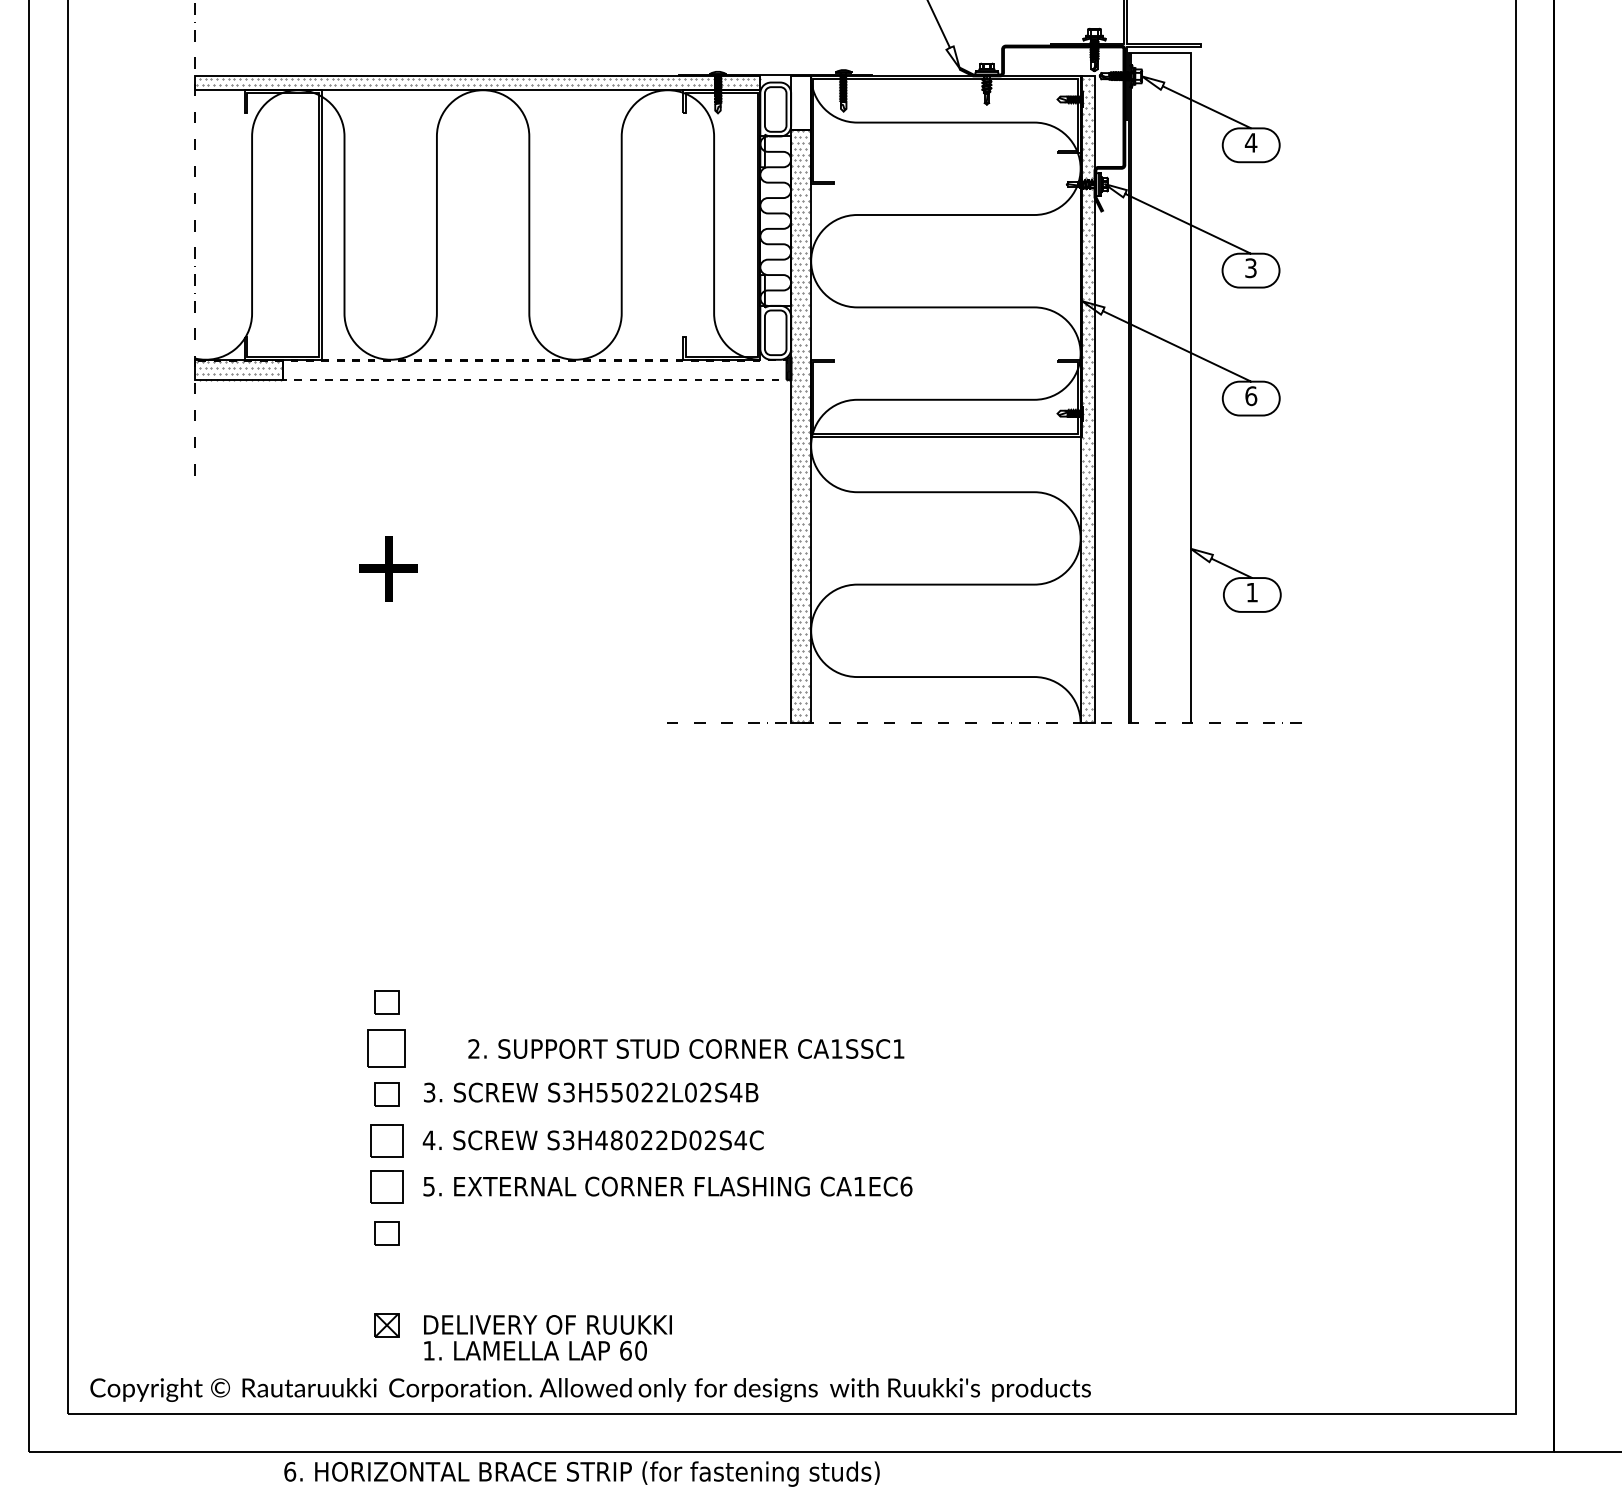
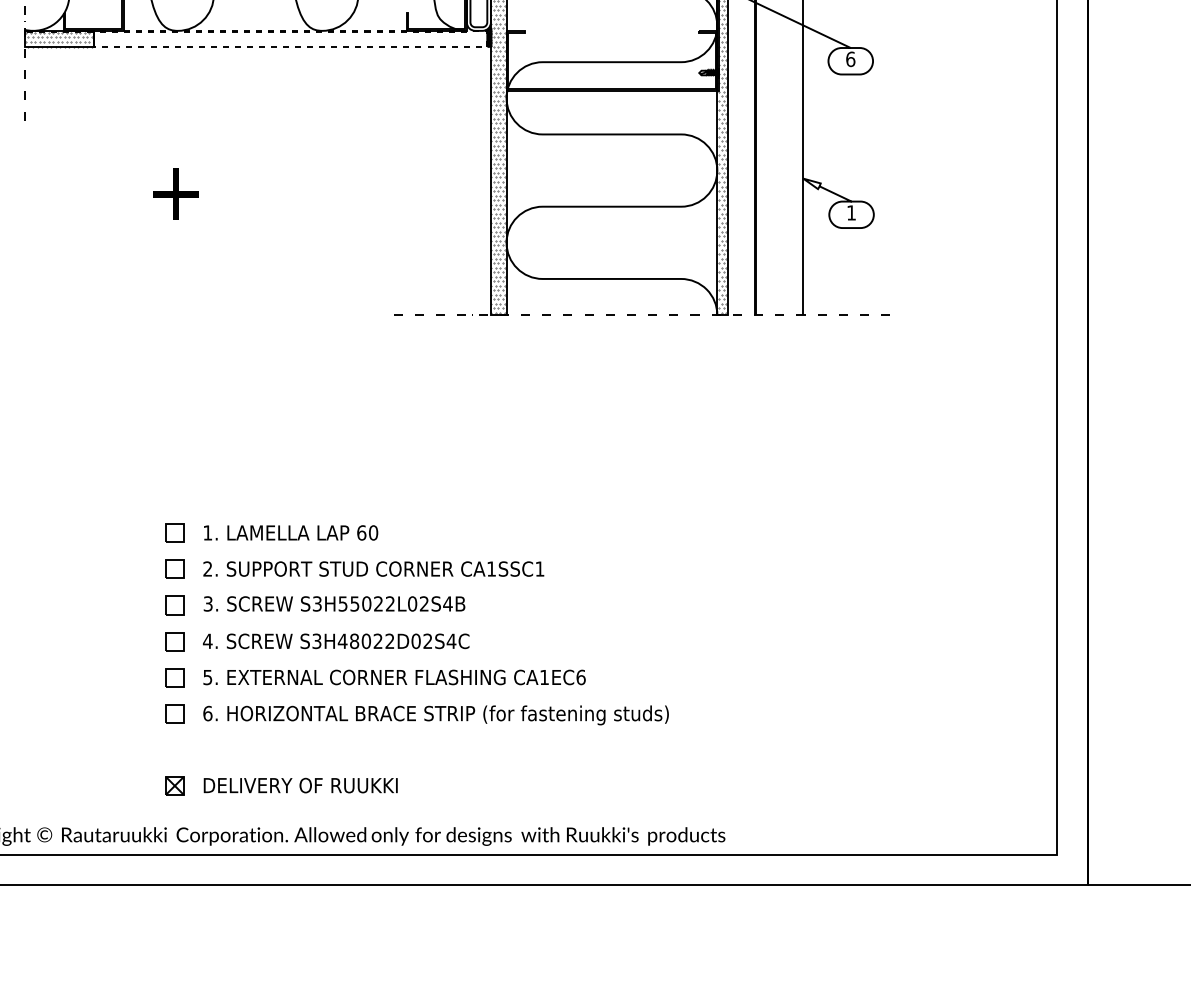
part: (386, 1048) -> (174, 569), size x0.62
text: (686, 1048) -> (373, 568), moved
part: (386, 1140) -> (174, 641), size x0.71
part: (386, 1186) -> (174, 677), size x0.71
text: (535, 1350) -> (291, 532), moved
text: (581, 1473) -> (435, 714), moved

